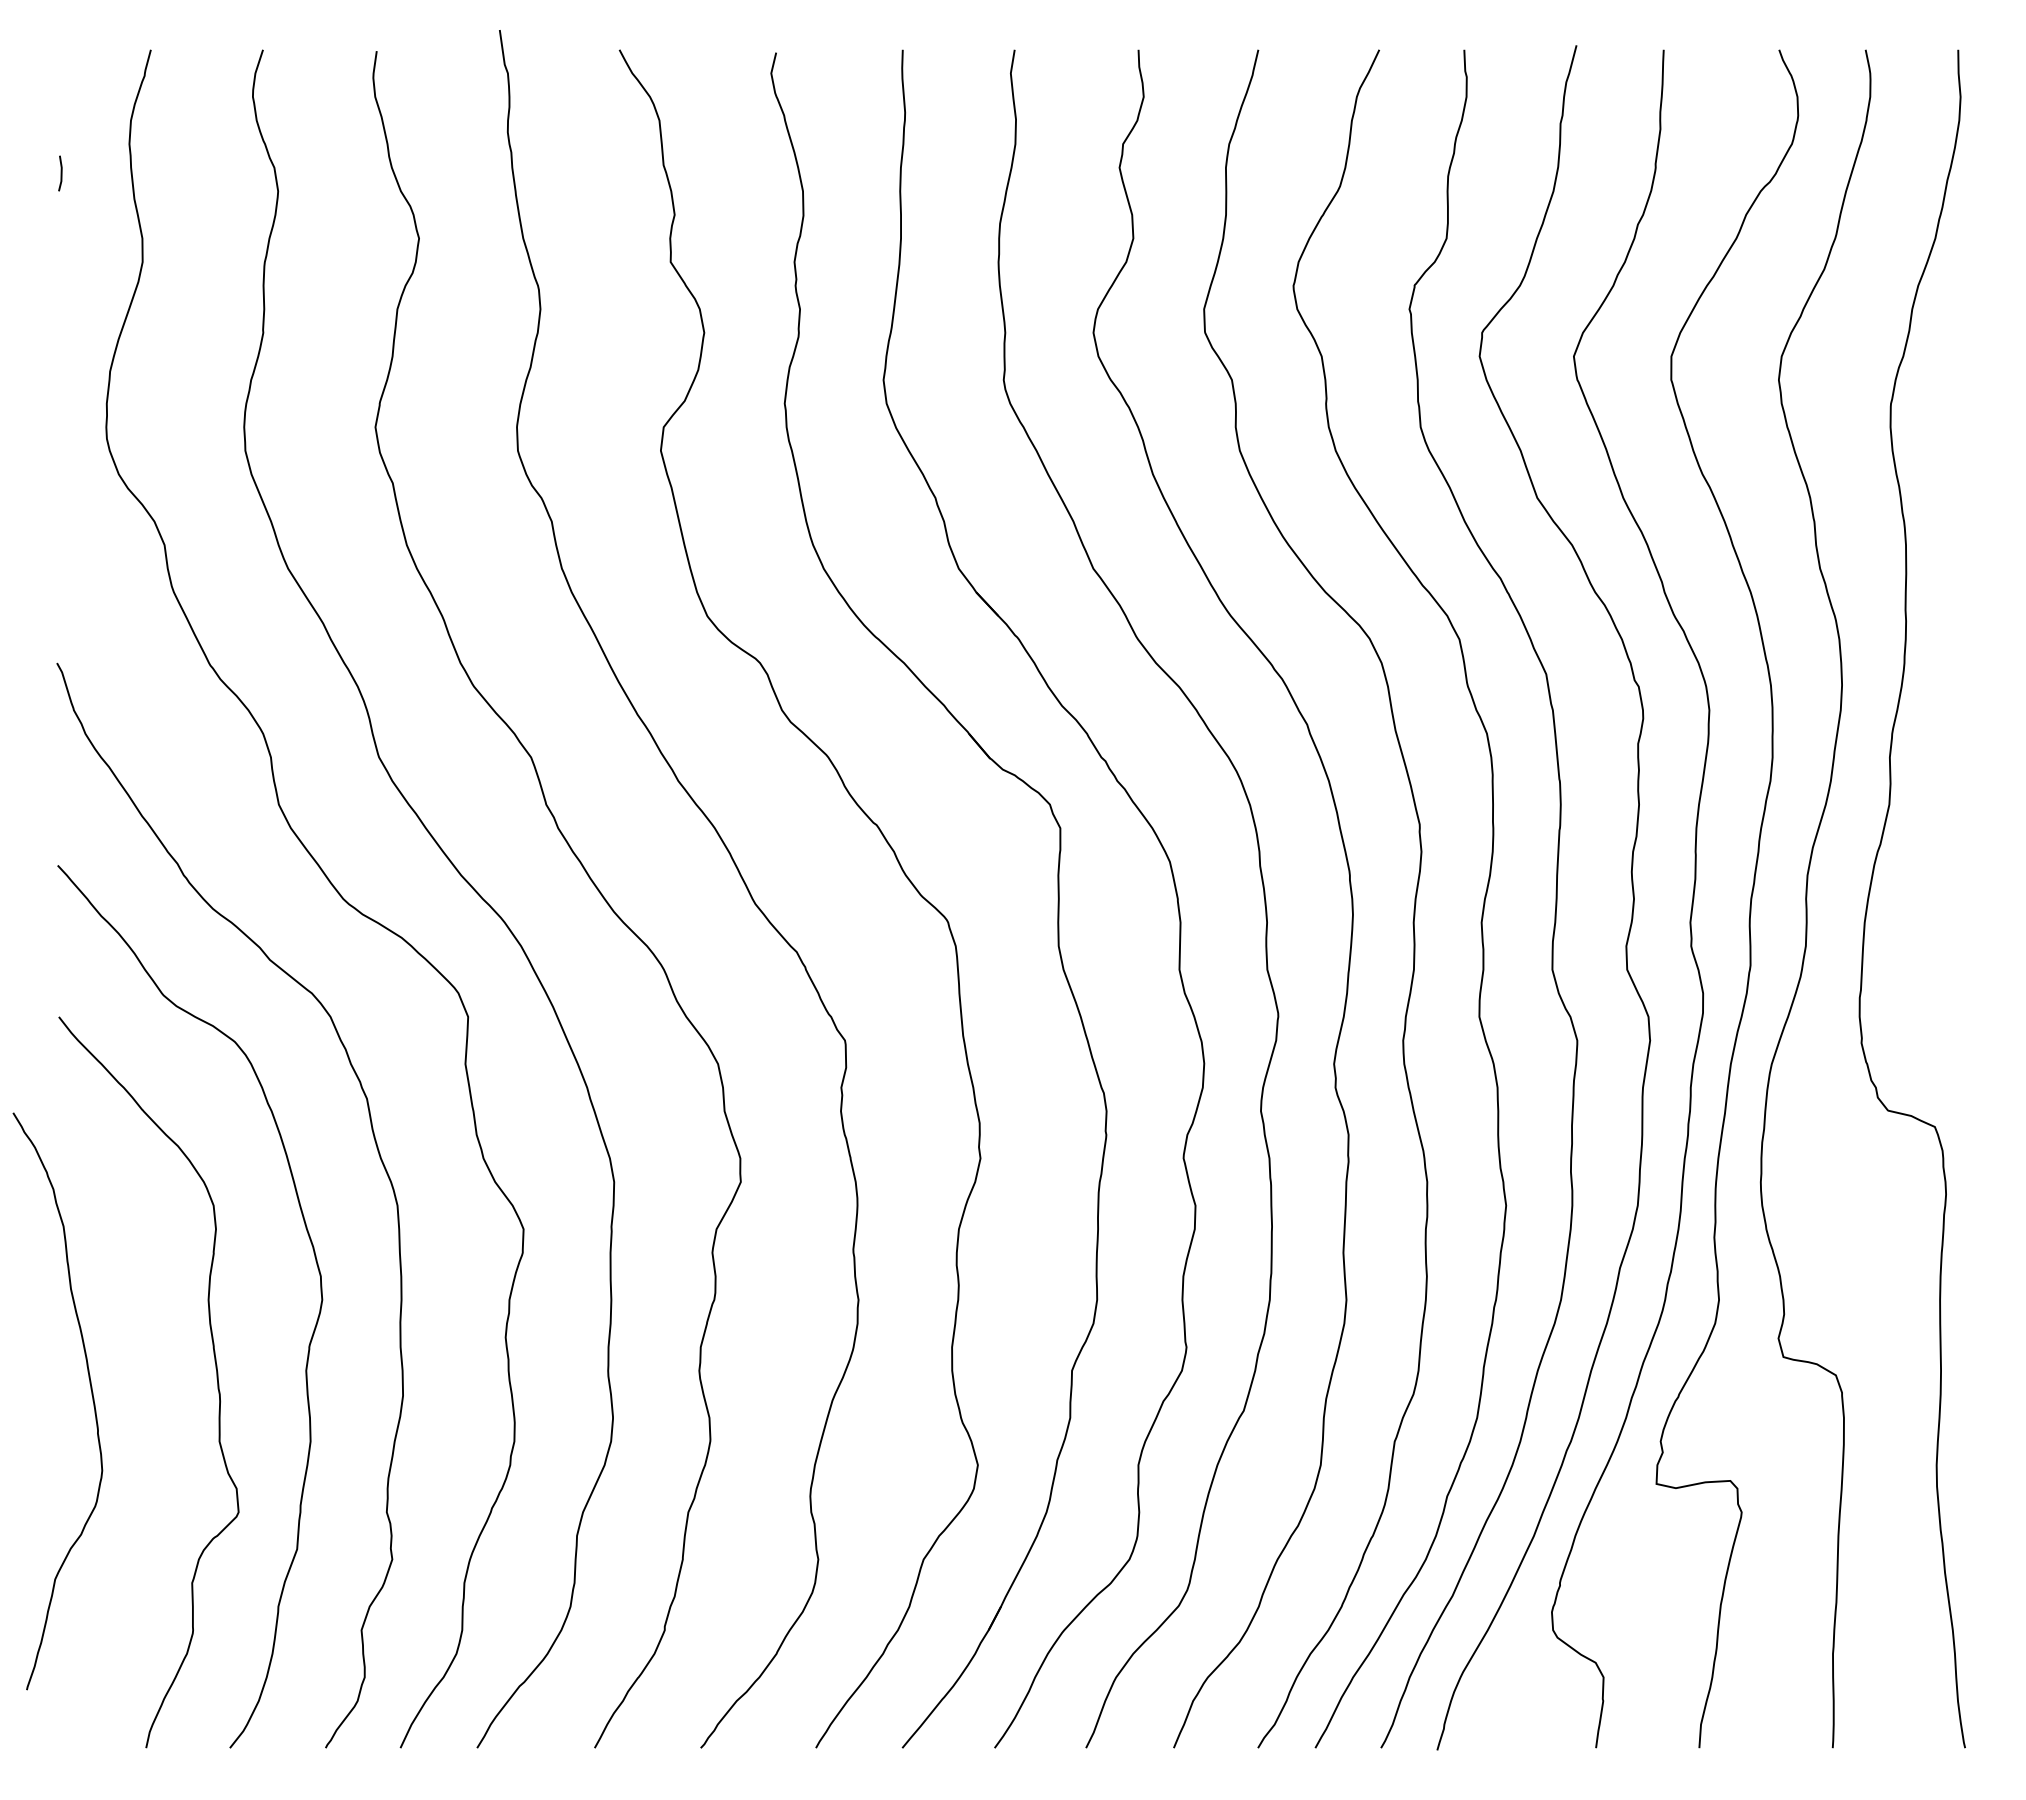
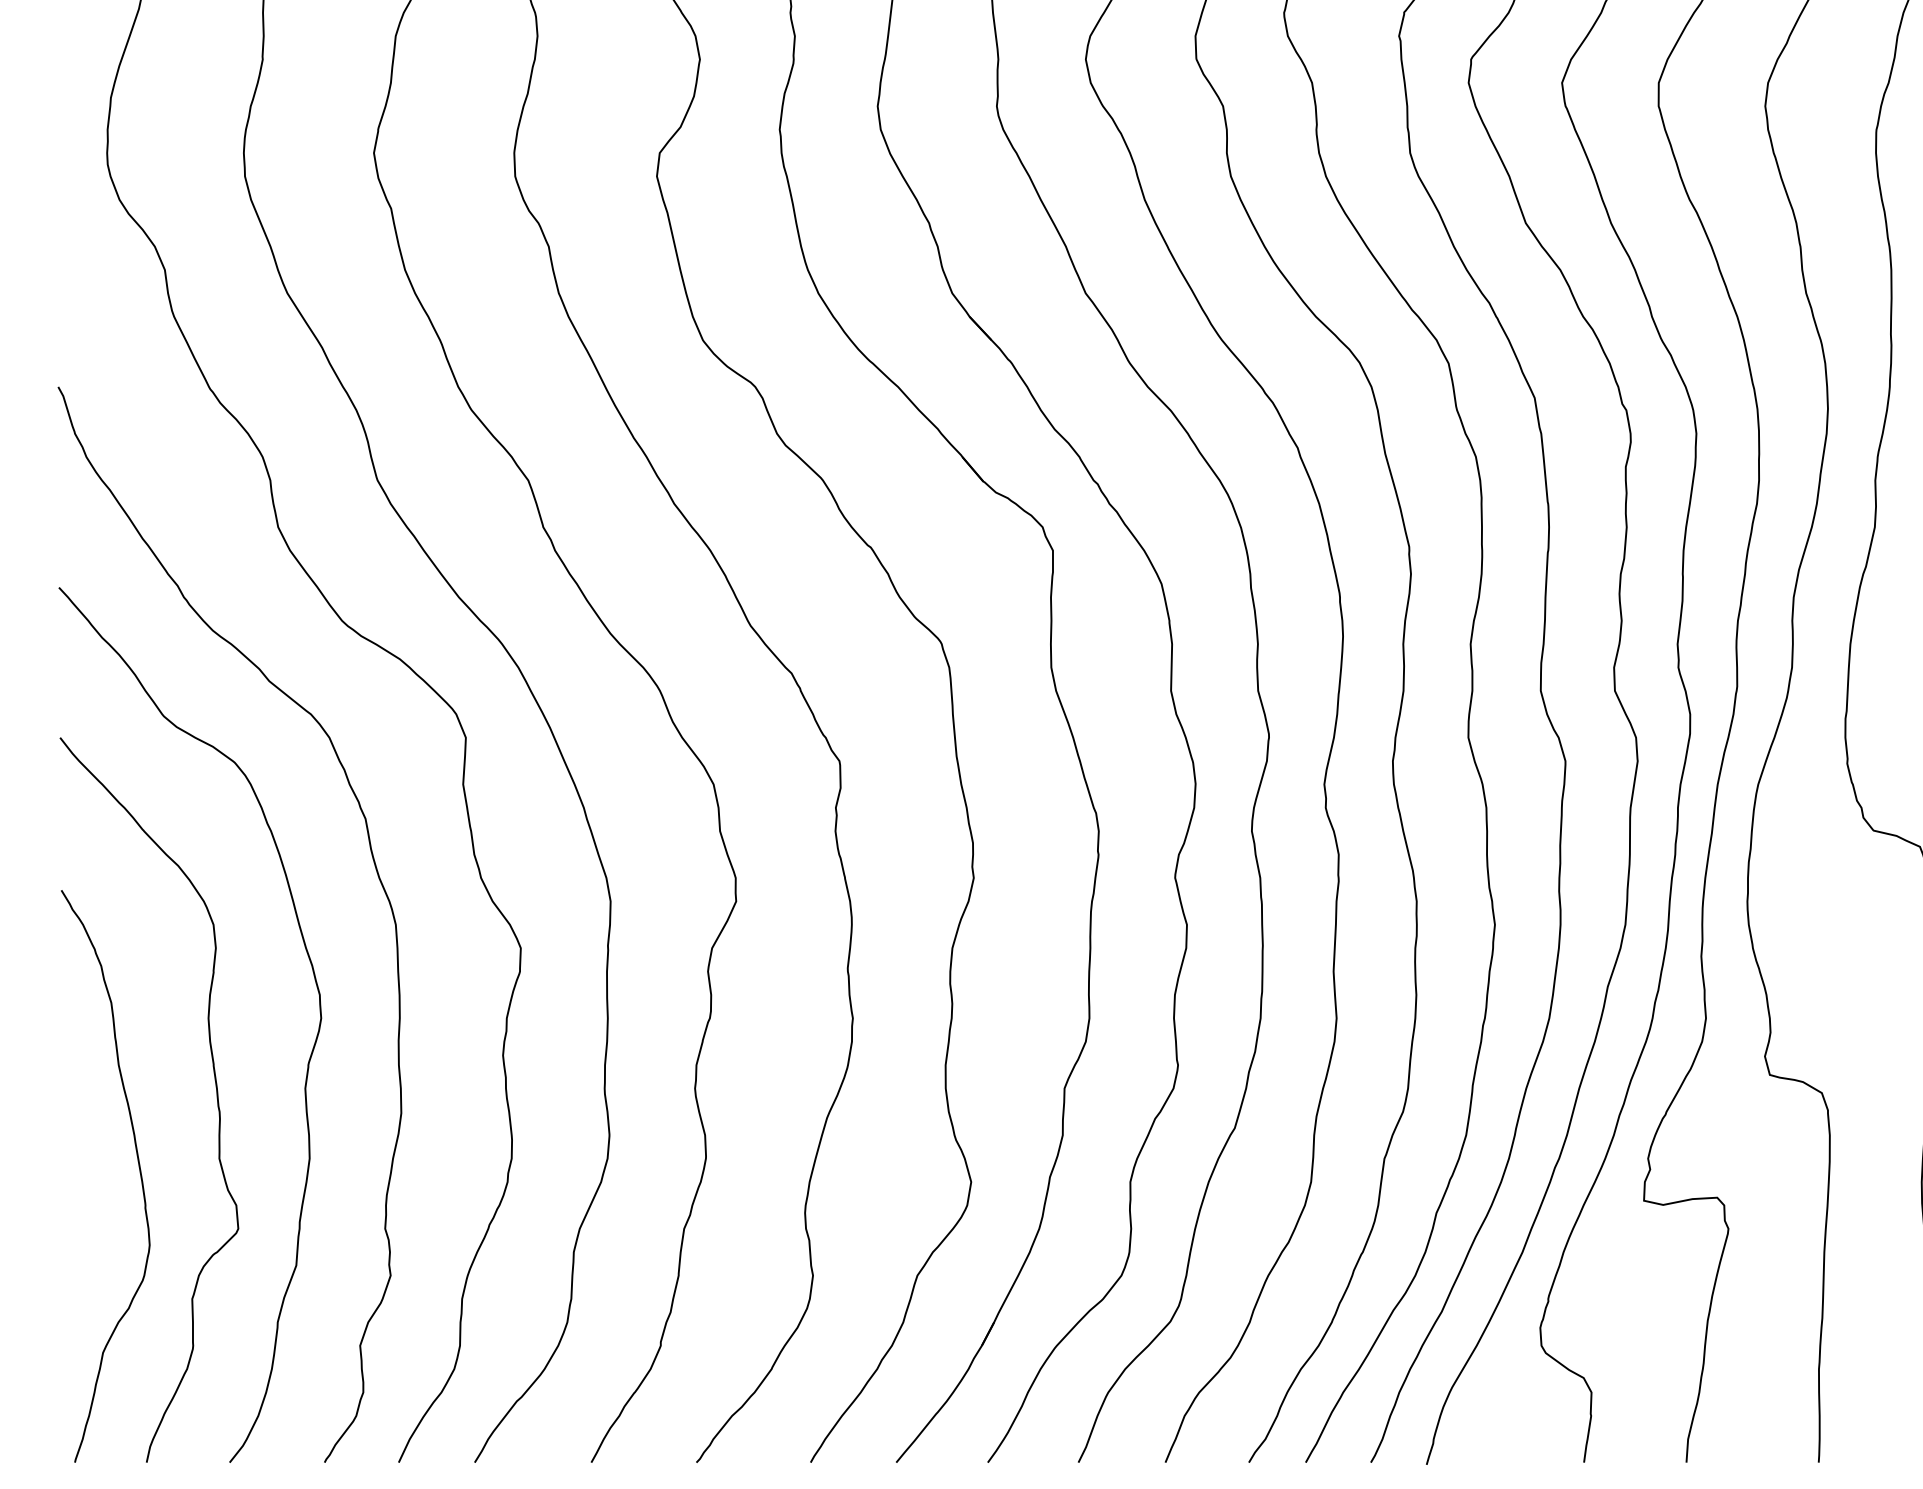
curve: (91, 1395) -> (139, 1170), moved

